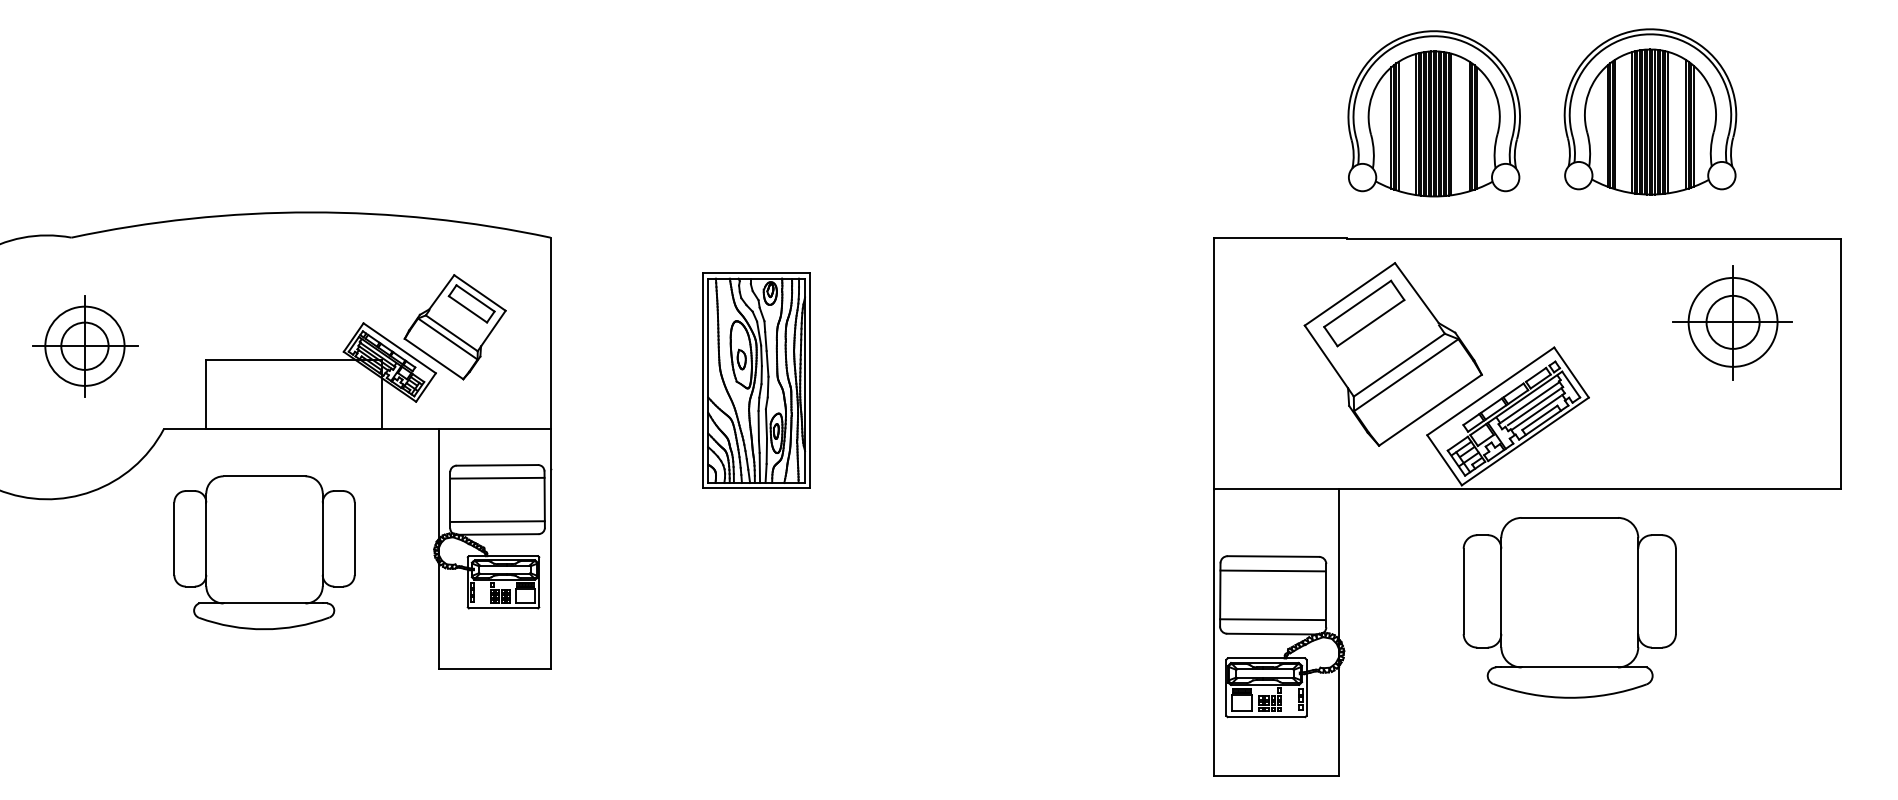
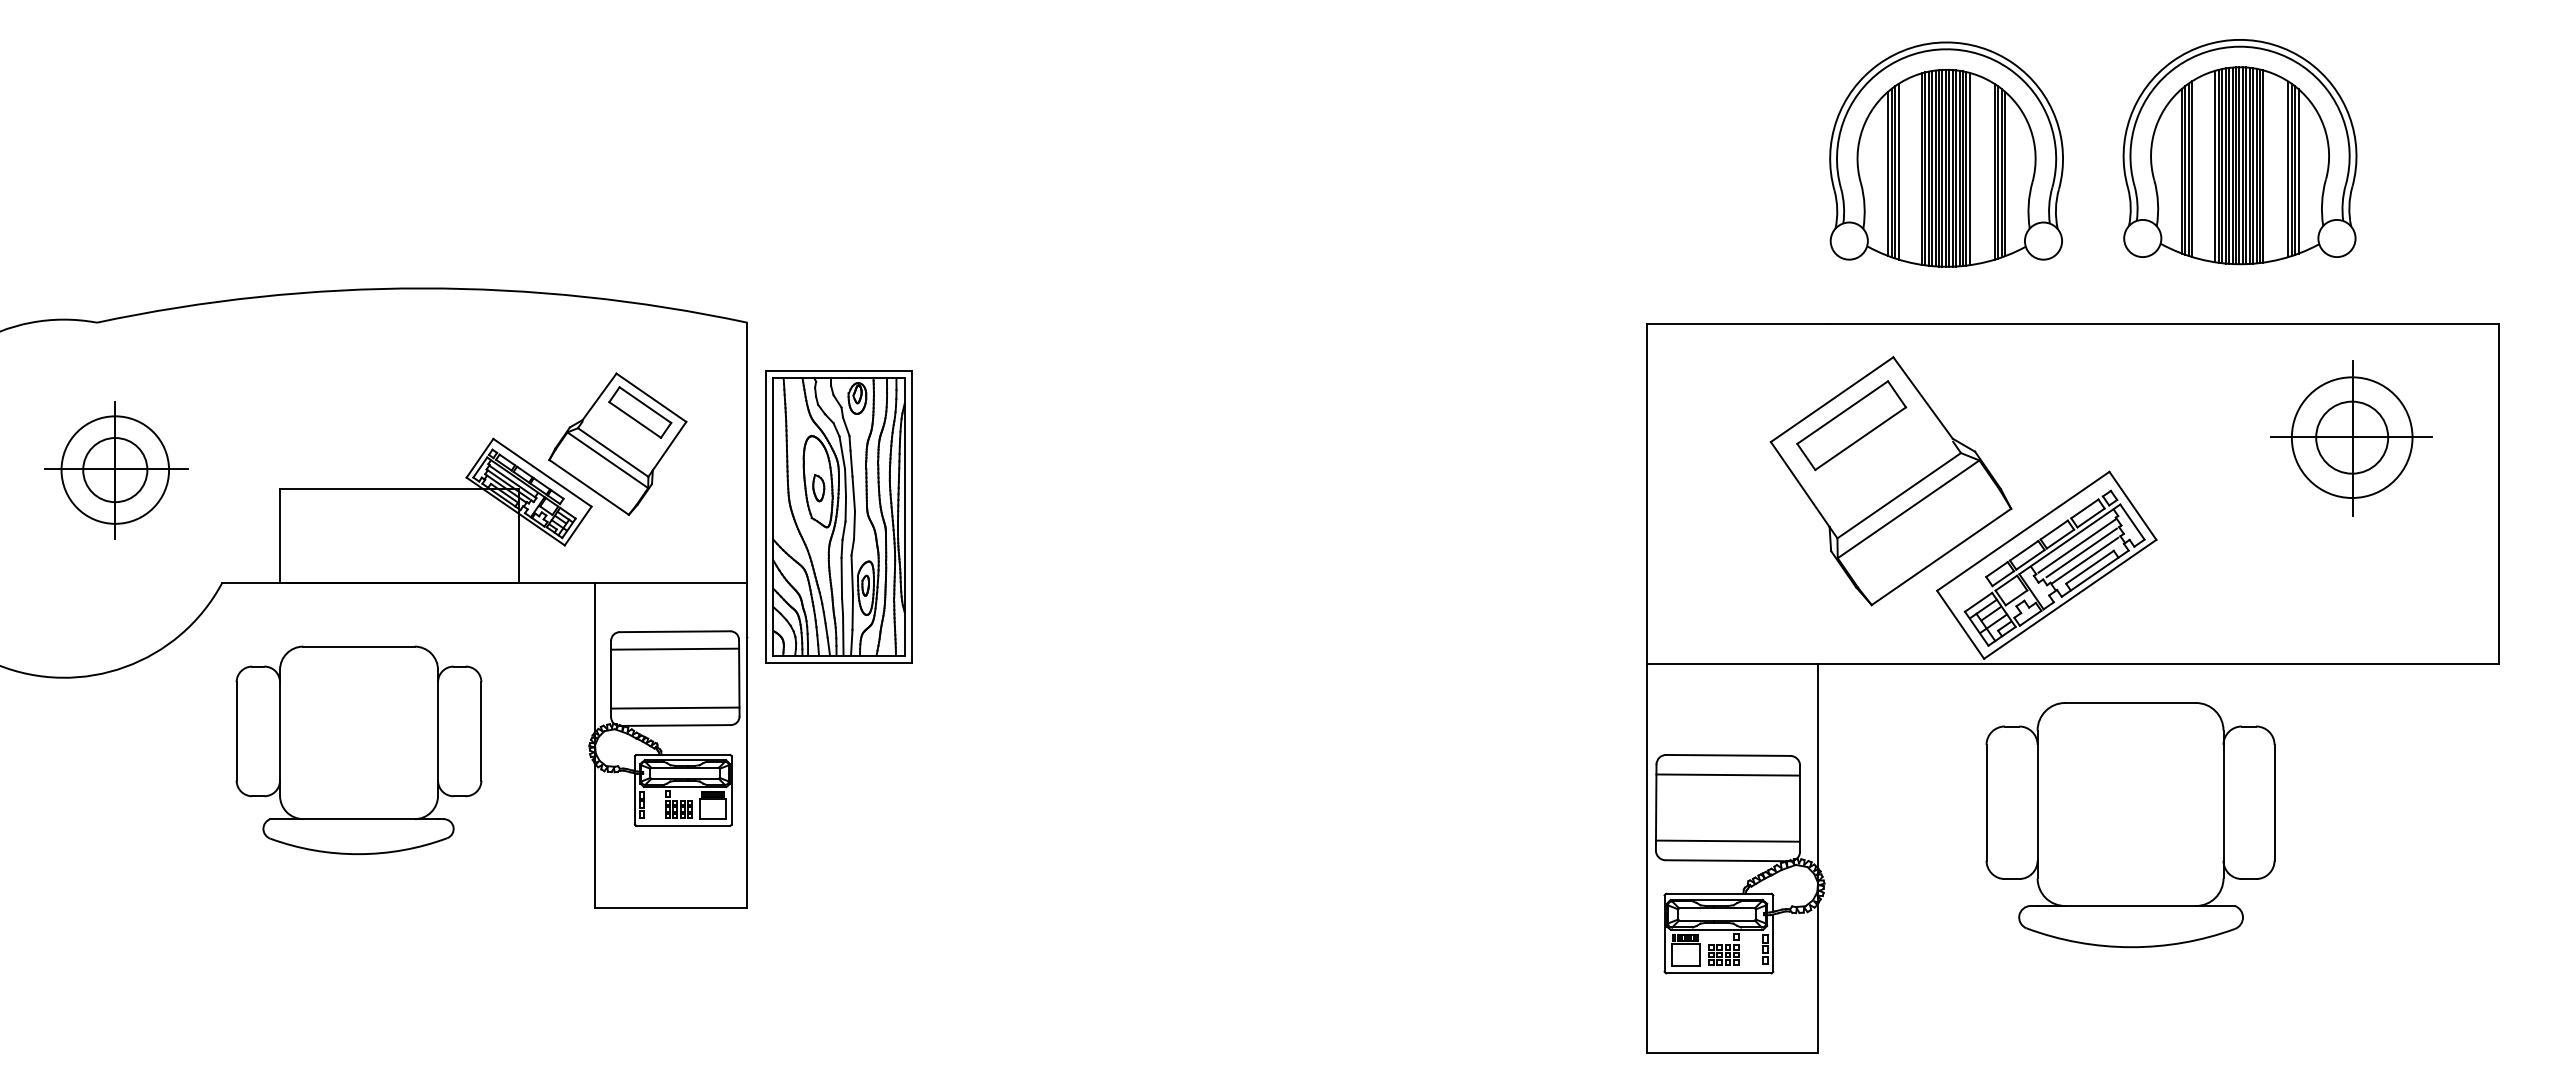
part: (756, 380) -> (838, 516), moved

